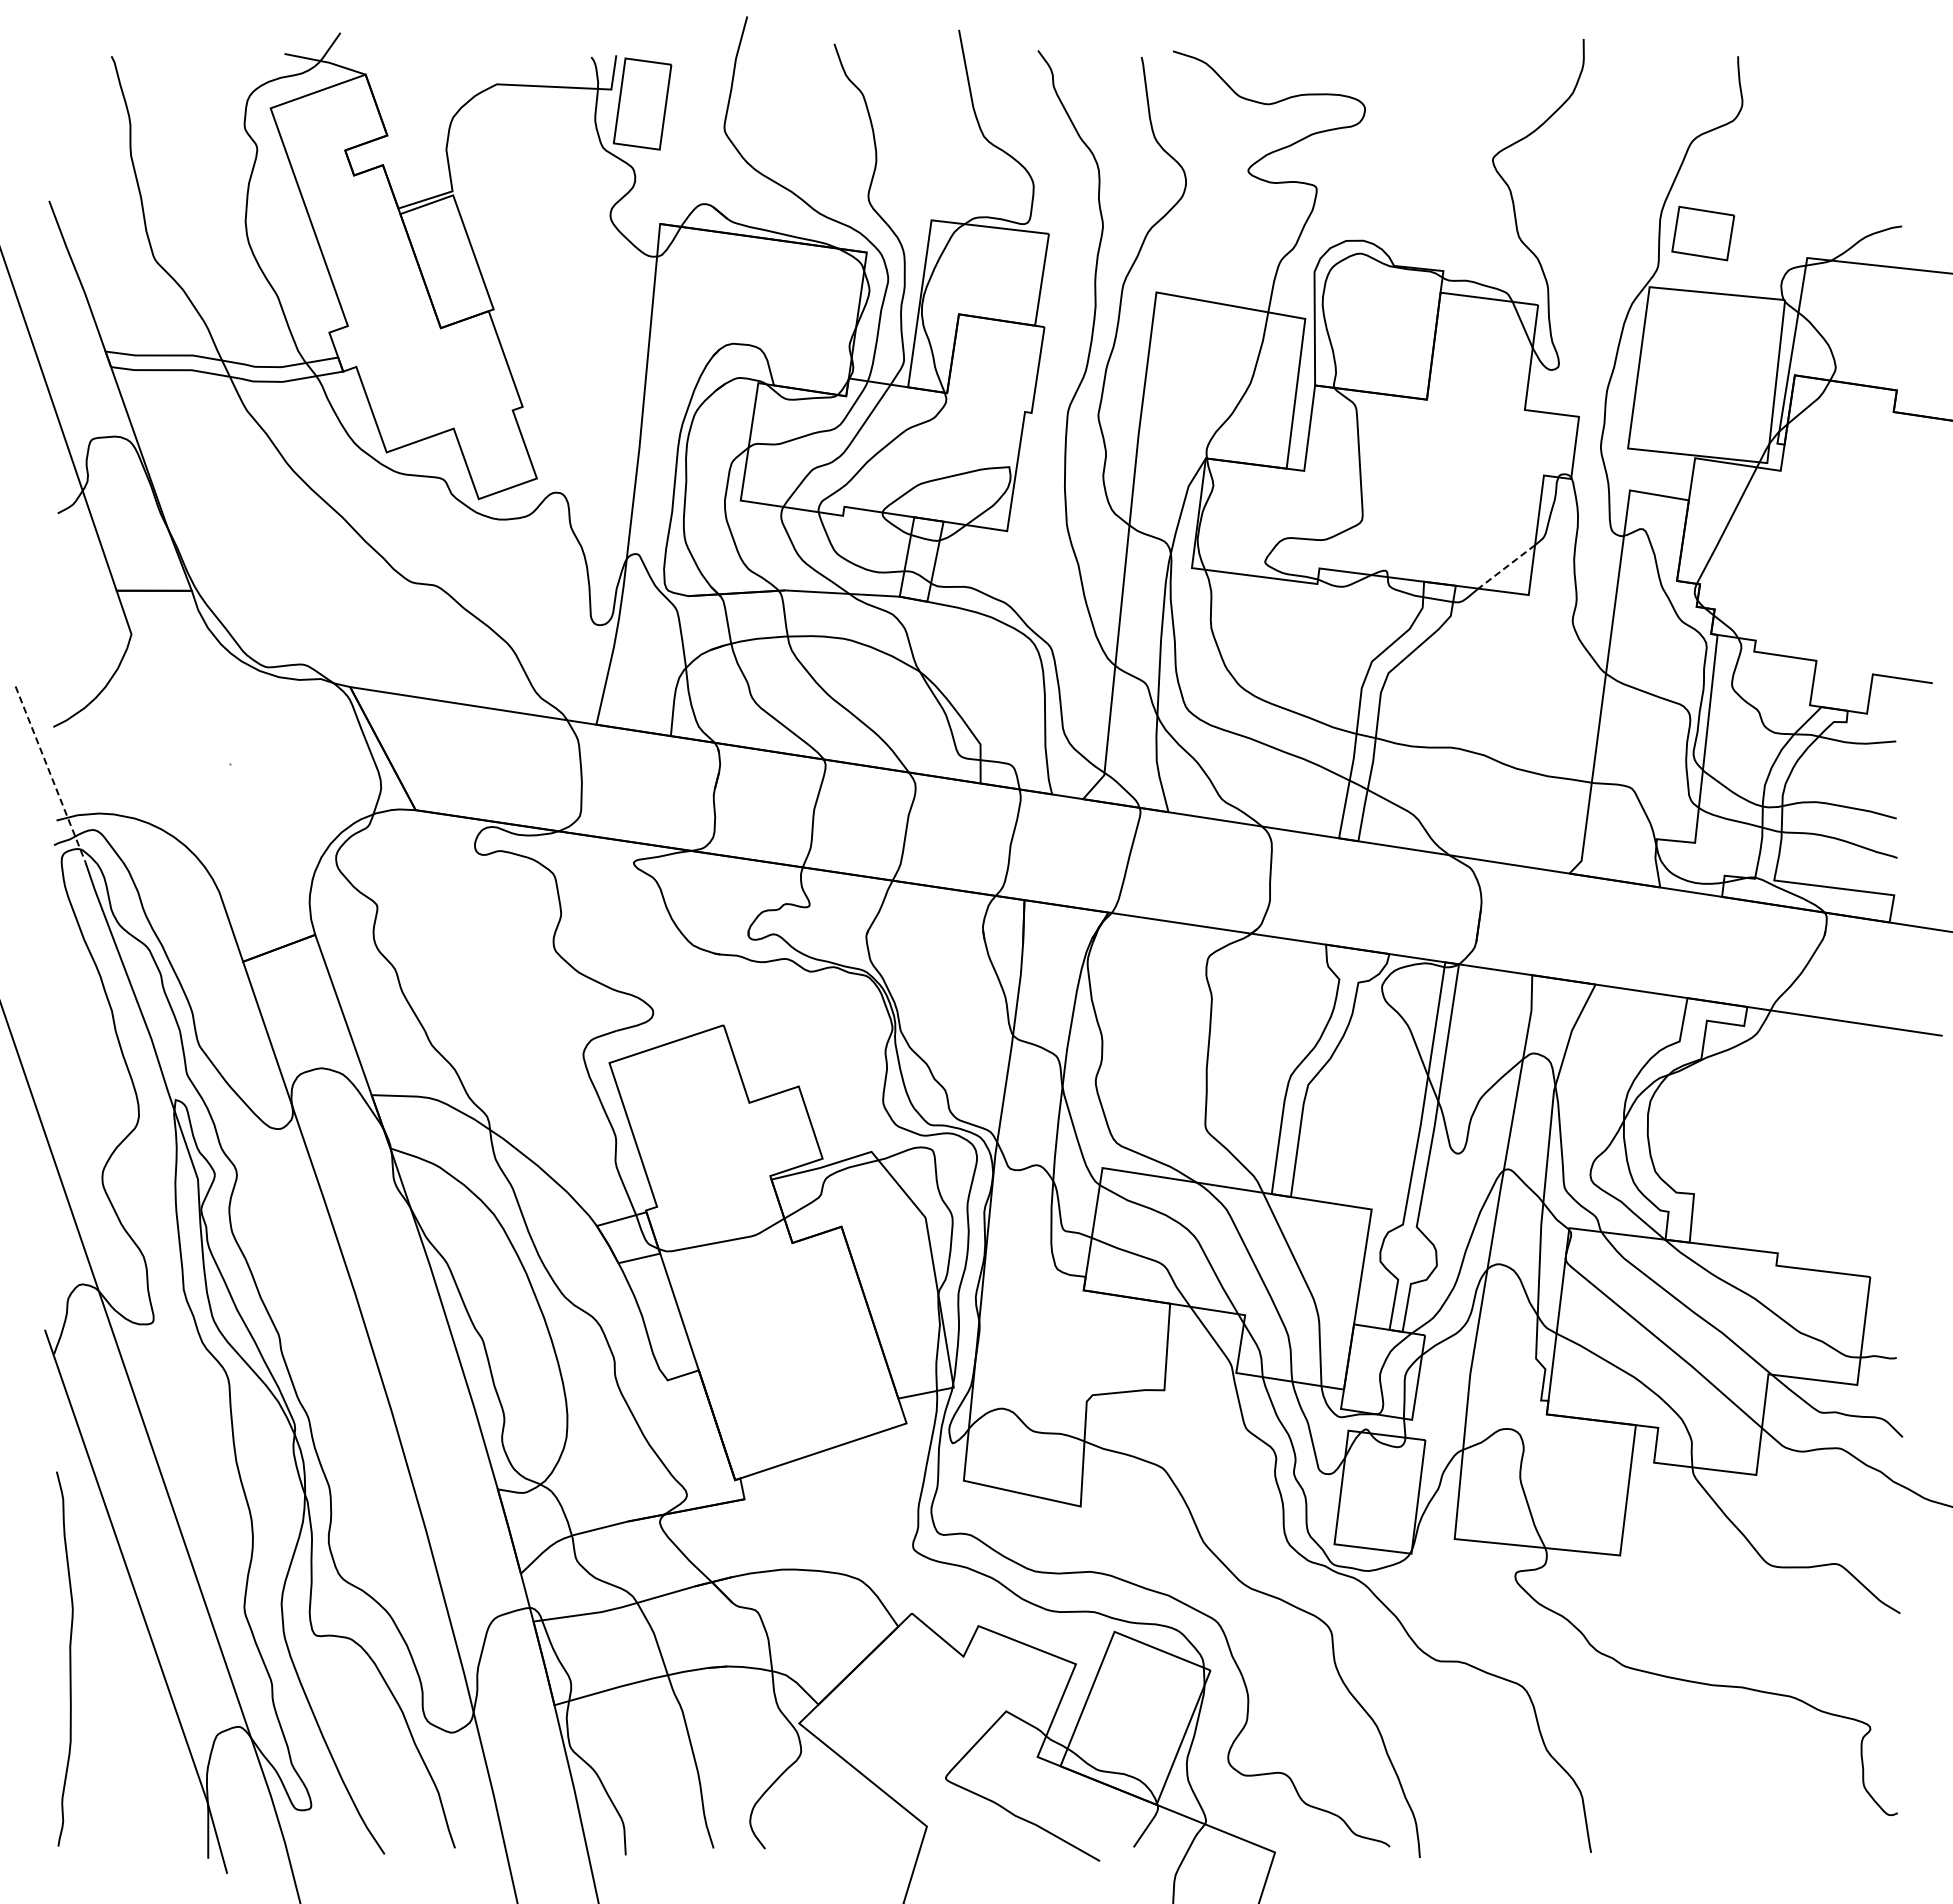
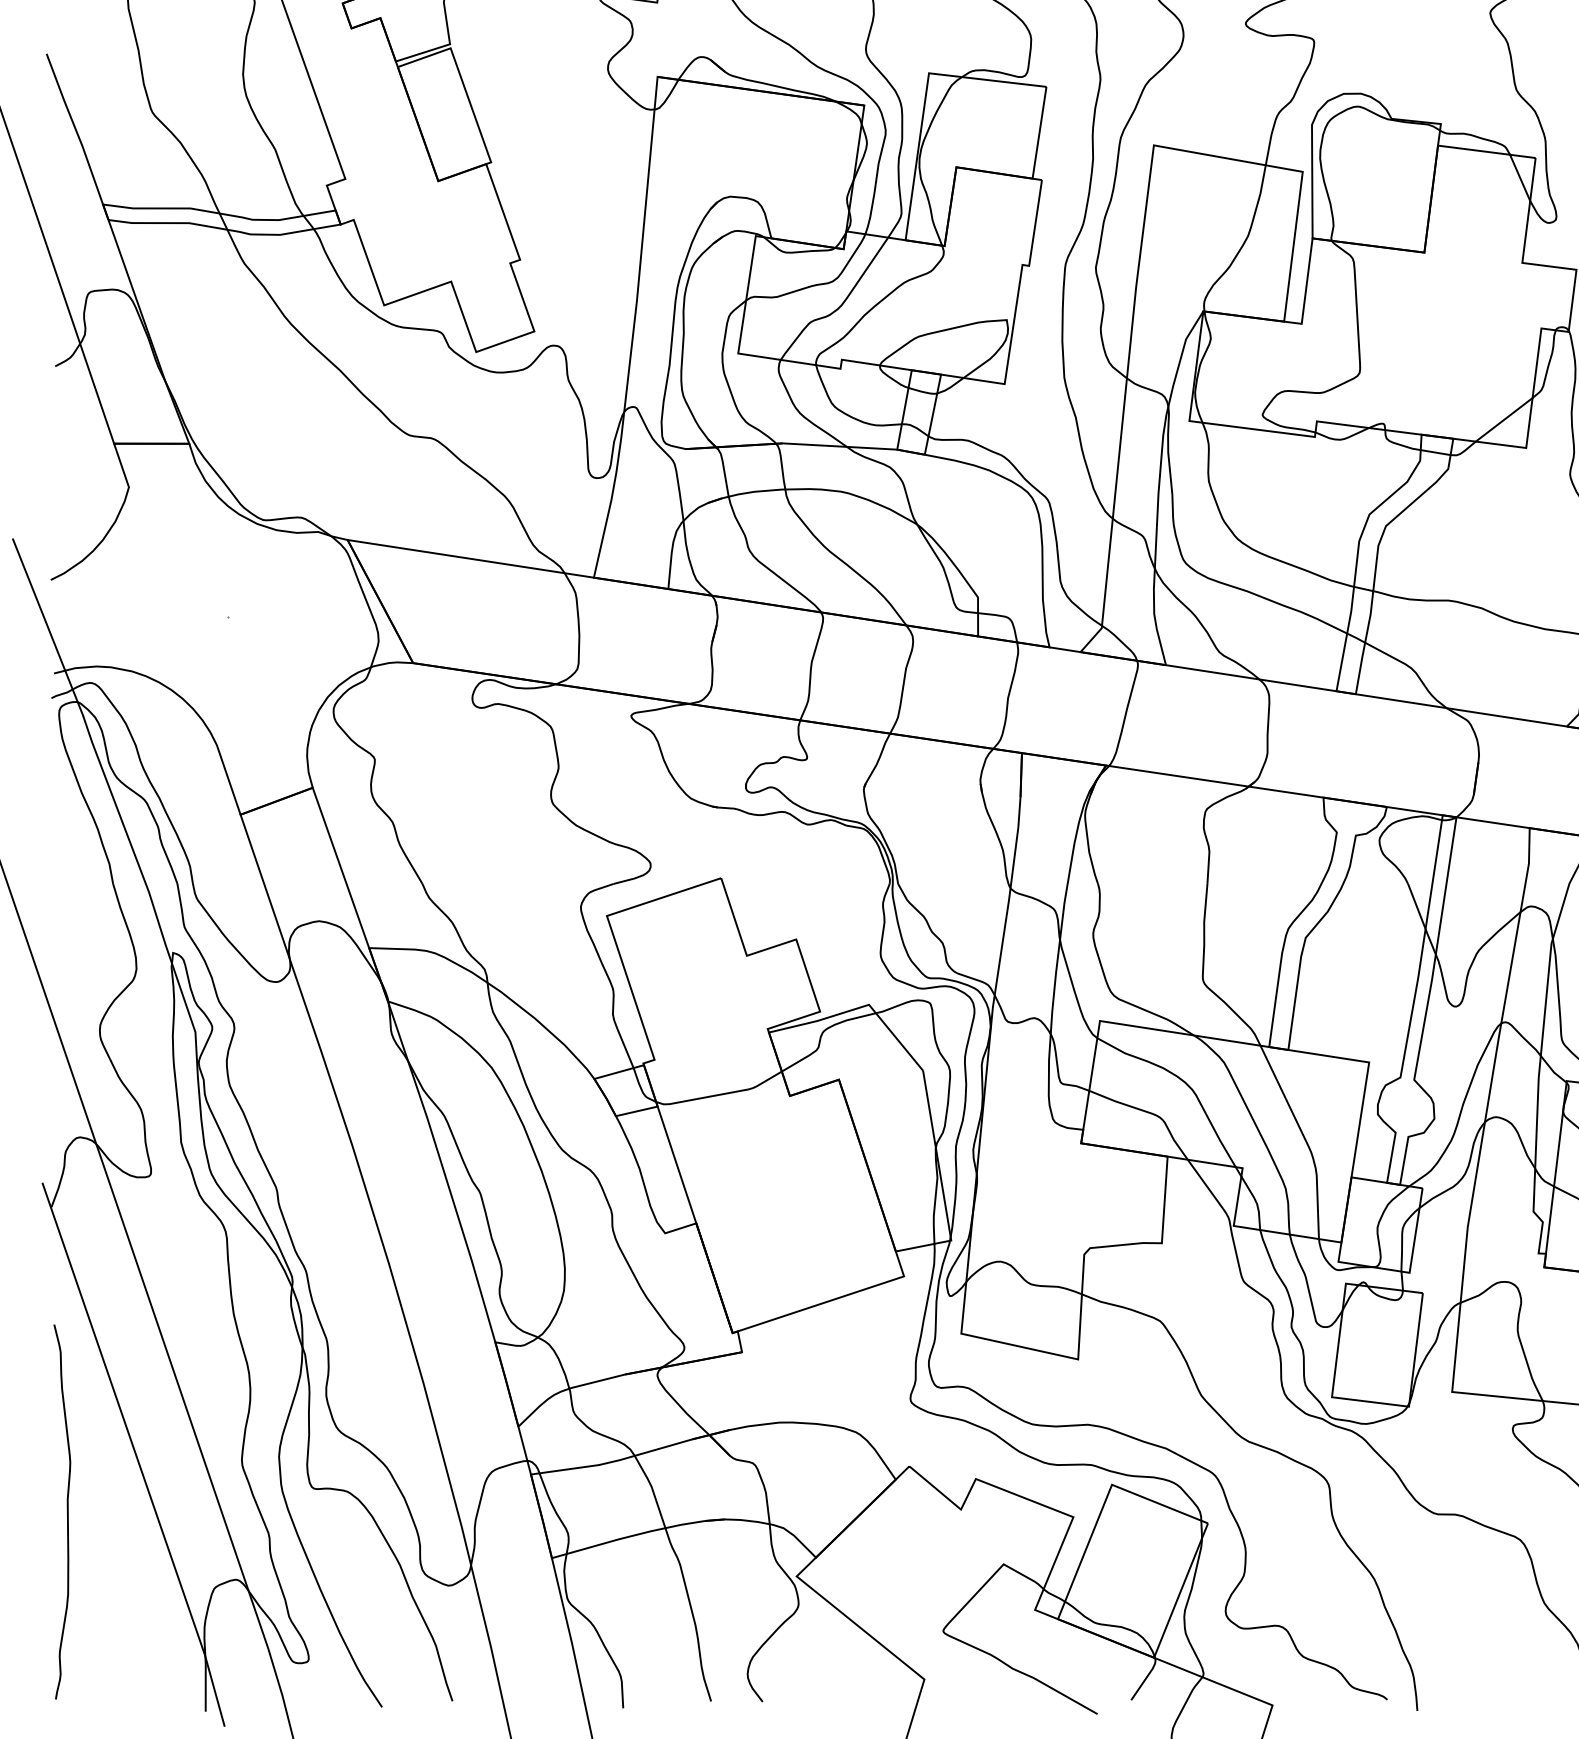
line: (1506, 566) -> (1503, 419), dashed -> solid
line: (50, 774) -> (47, 627), dashed -> solid

